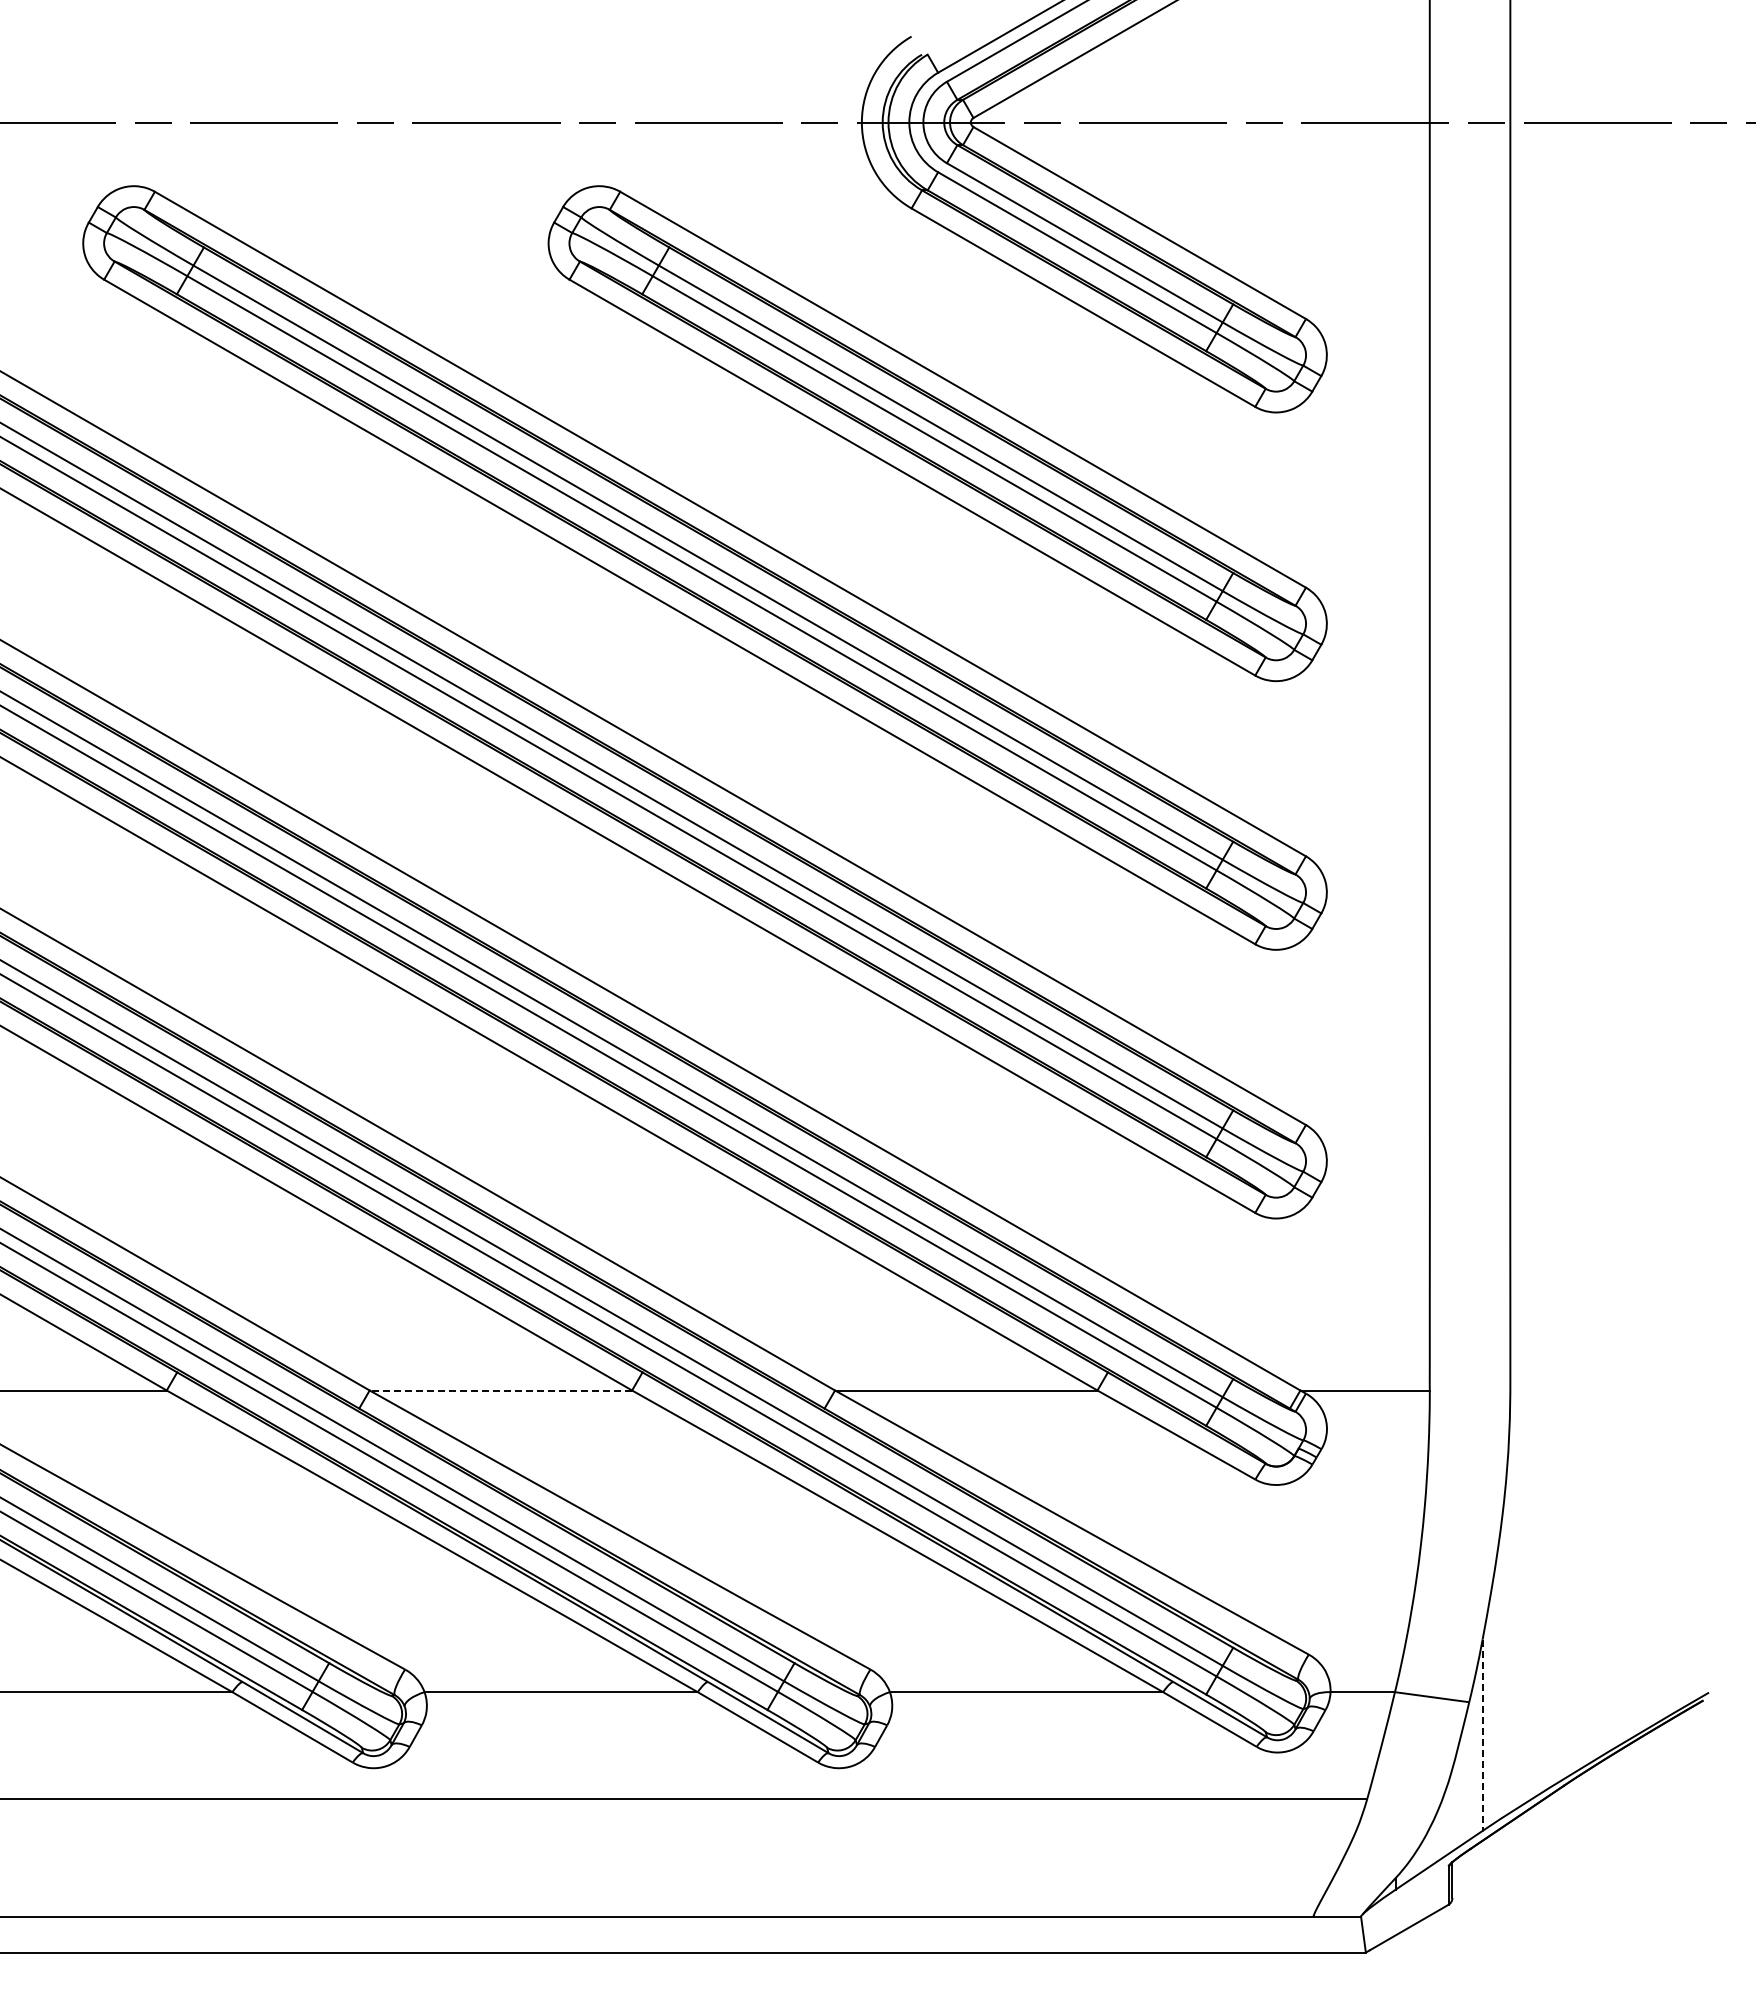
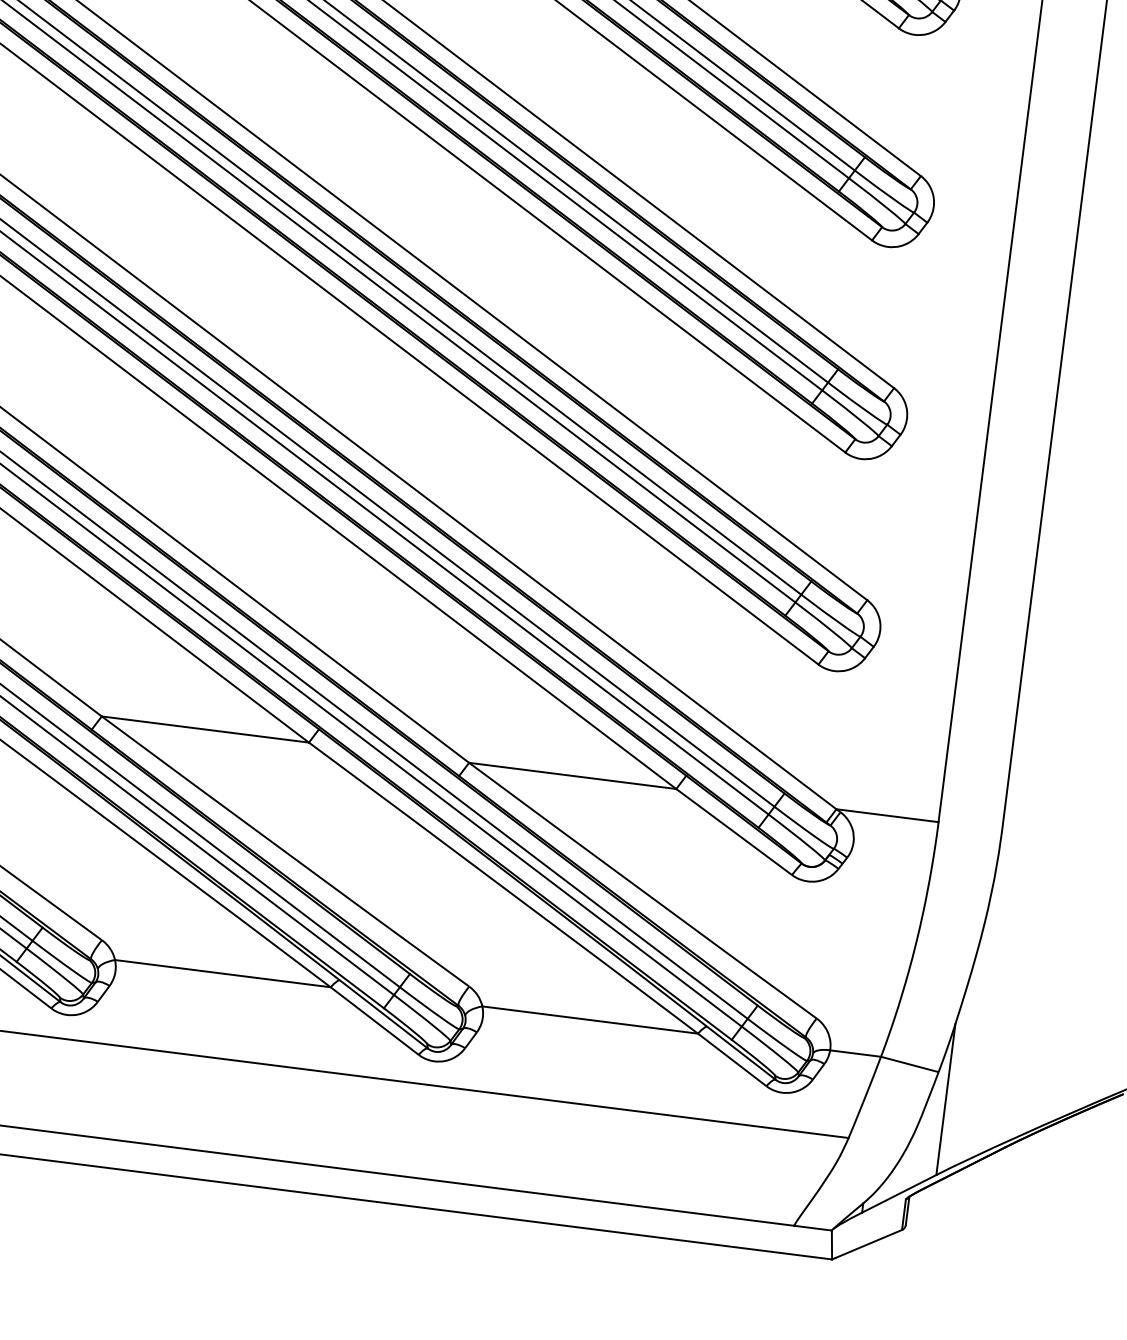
line: (500, 1390) -> (205, 729), dashed -> solid
line: (1482, 1735) -> (945, 1099), dashed -> solid

